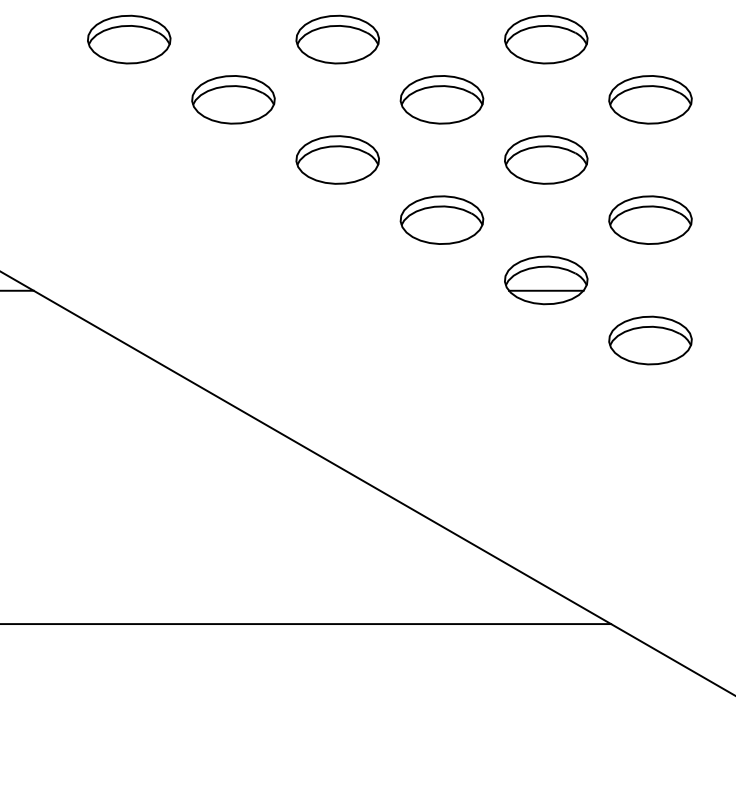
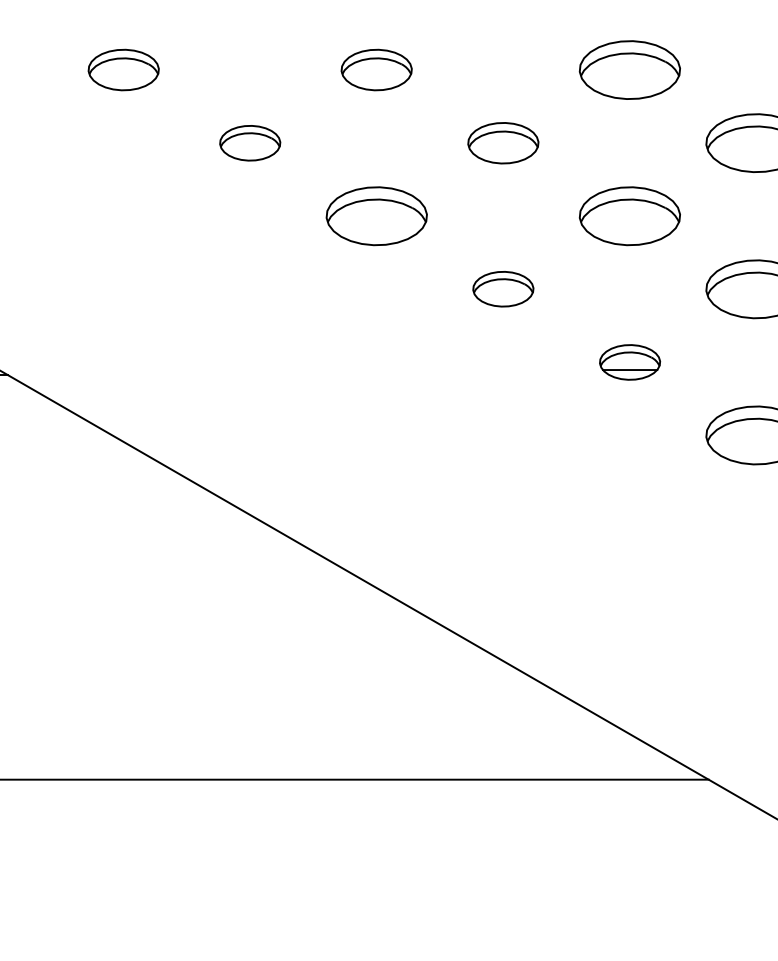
part: (129, 39) -> (123, 69), size x0.7
part: (337, 39) -> (376, 69), size x0.7
part: (233, 99) -> (250, 142), size x0.6
part: (441, 99) -> (502, 142), size x0.7
part: (441, 219) -> (502, 288), size x0.6
part: (546, 280) -> (630, 362), size x0.6

